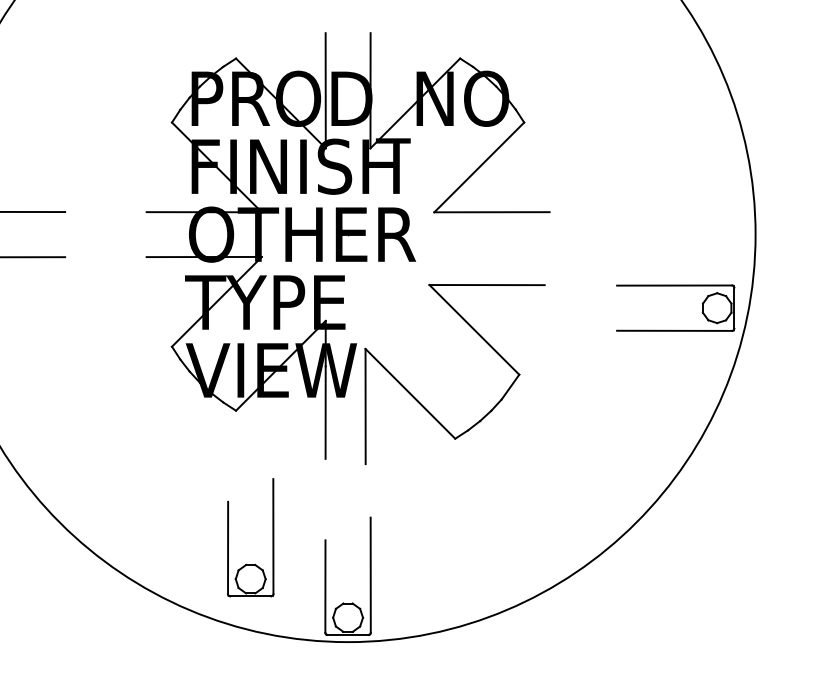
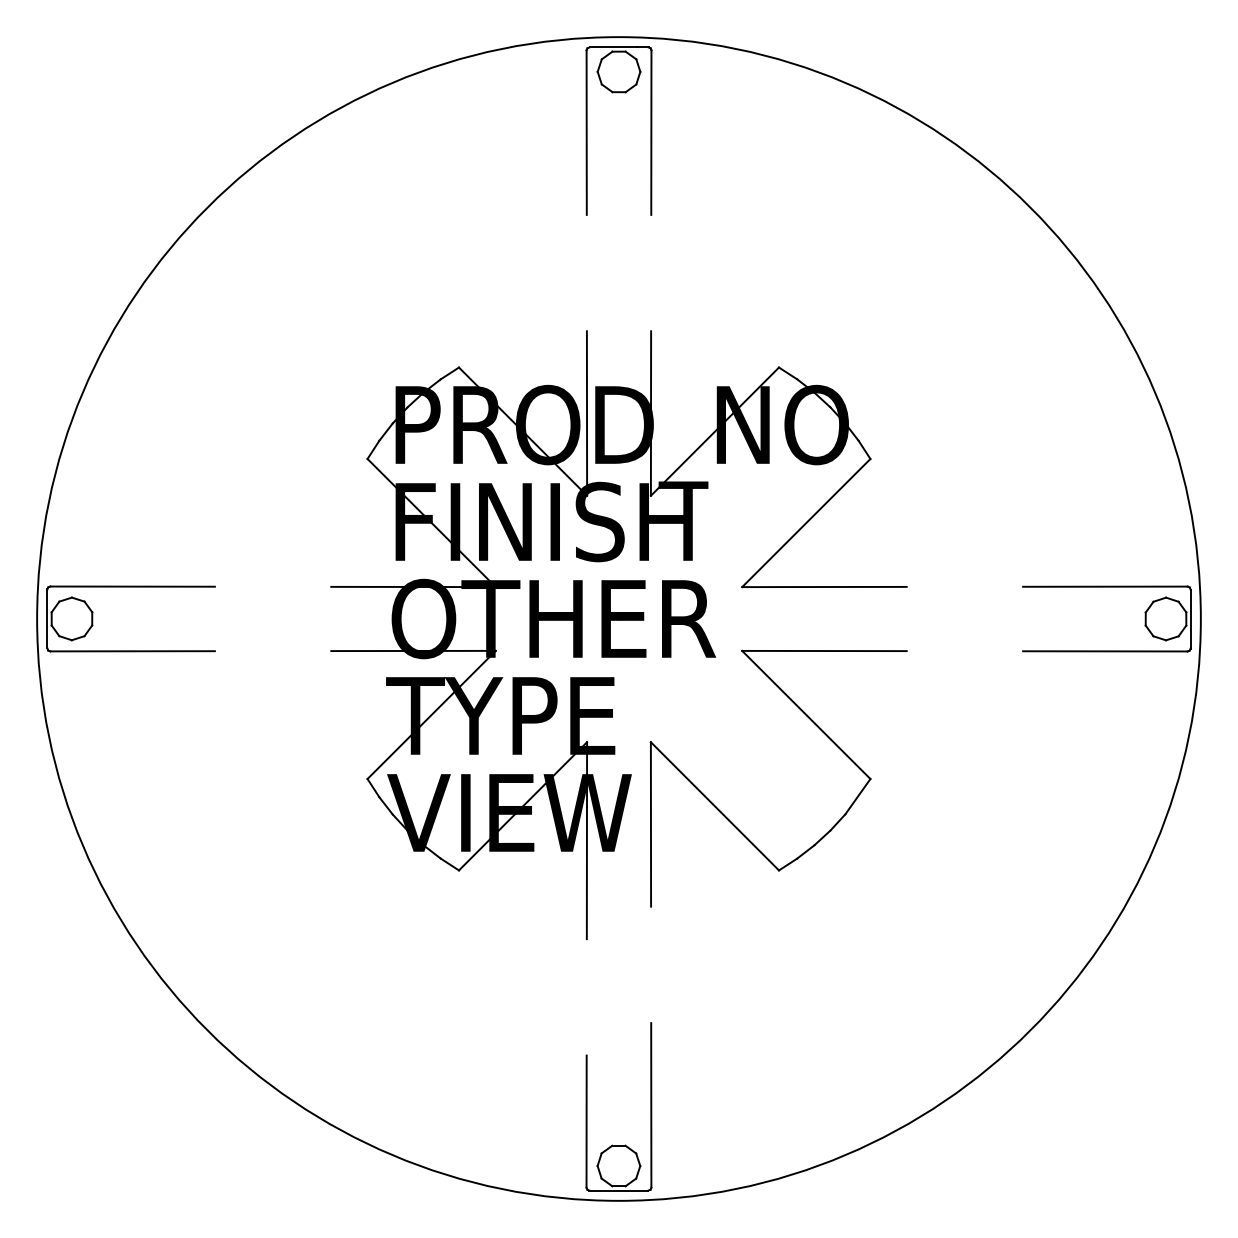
part: (675, 286) -> (1106, 587), moved
part: (486, 342) -> (823, 733), moved
part: (228, 537) -> (448, 1051), removed

